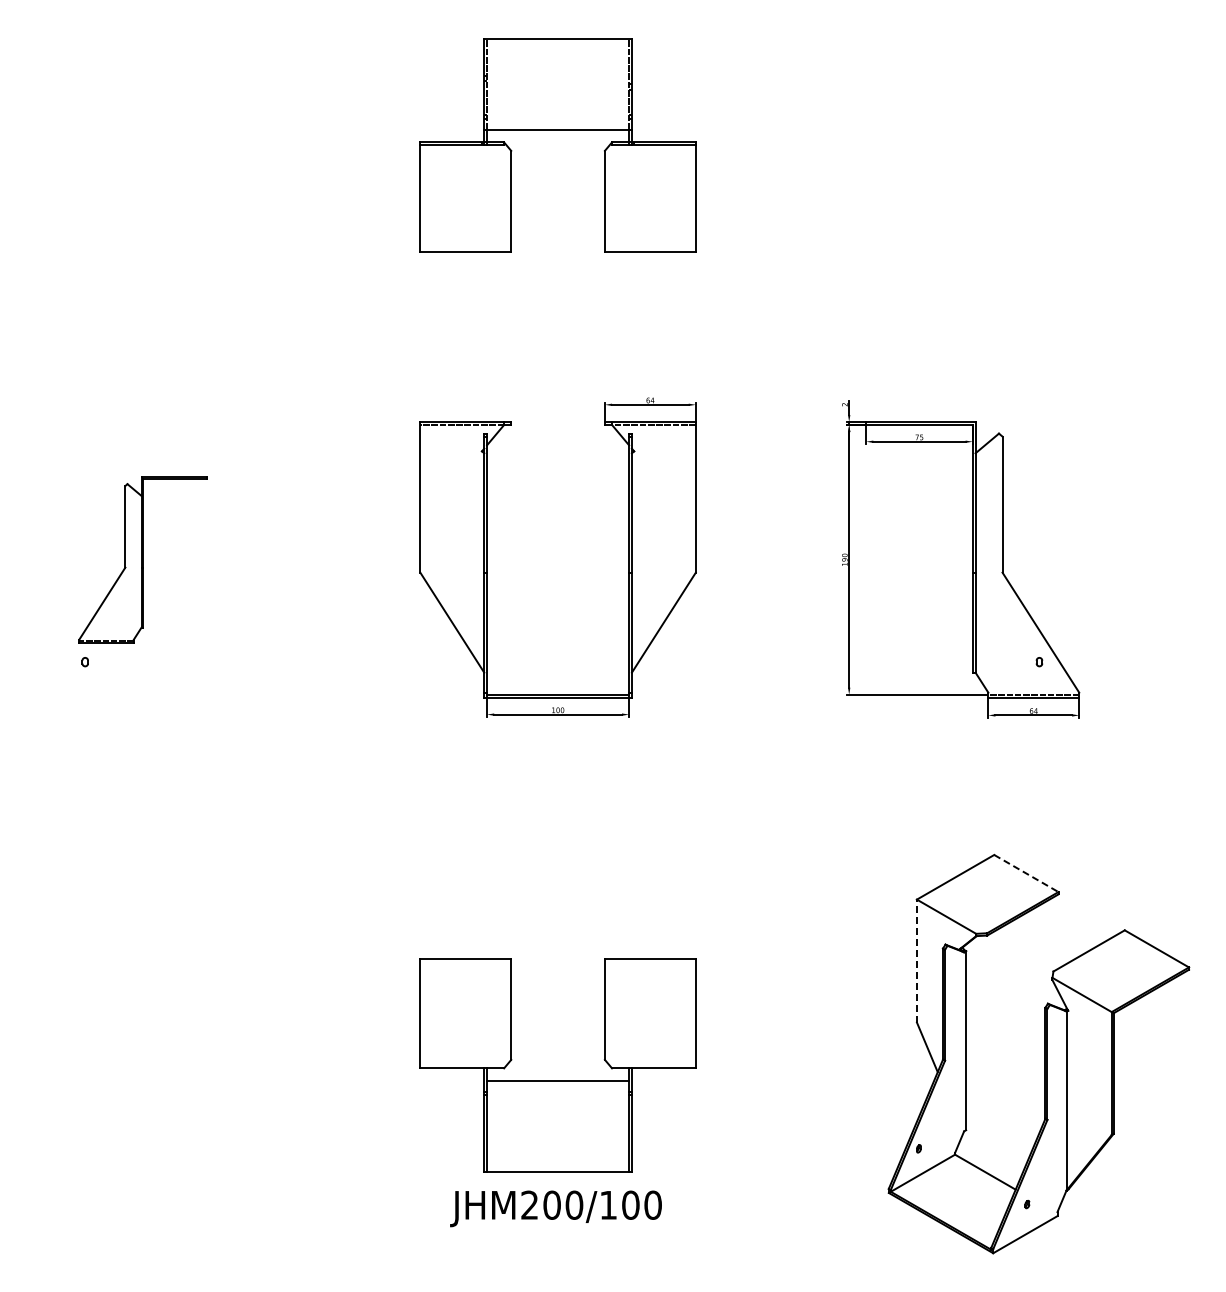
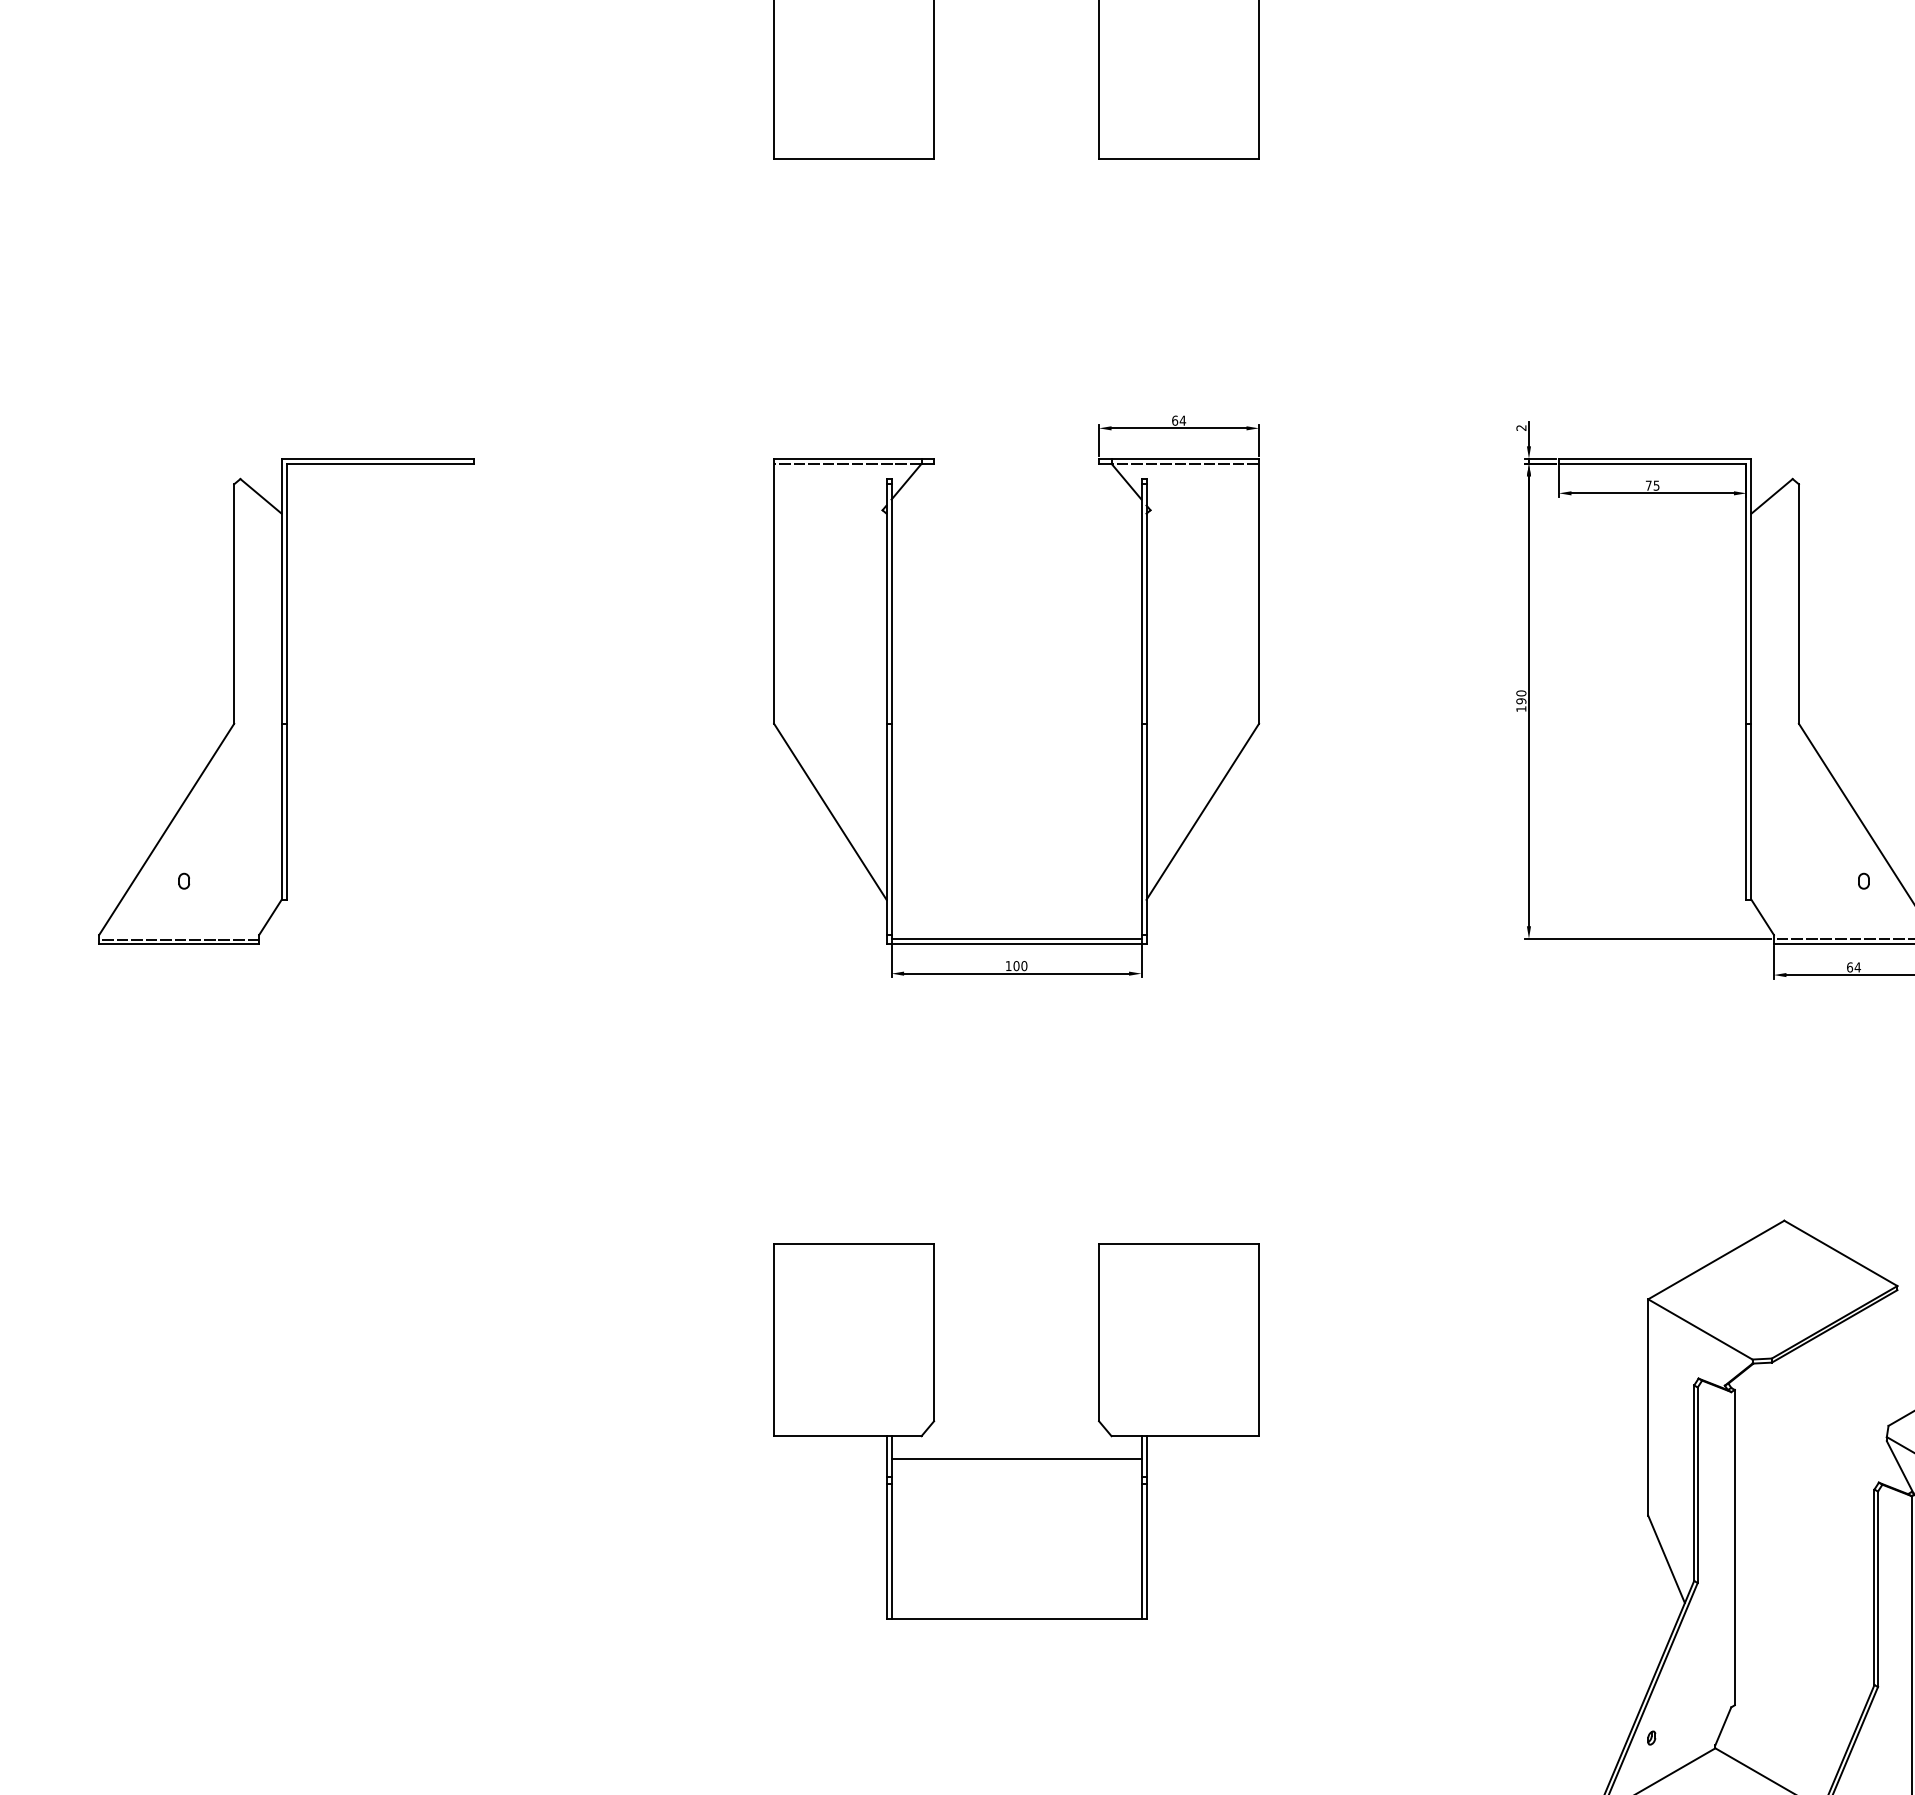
part: (142, 559) -> (284, 700), size x1.67
line: (1026, 873) -> (1841, 1253), dashed -> solid
line: (916, 960) -> (1647, 1406), dashed -> solid
part: (557, 1080) -> (1015, 1457), moved

